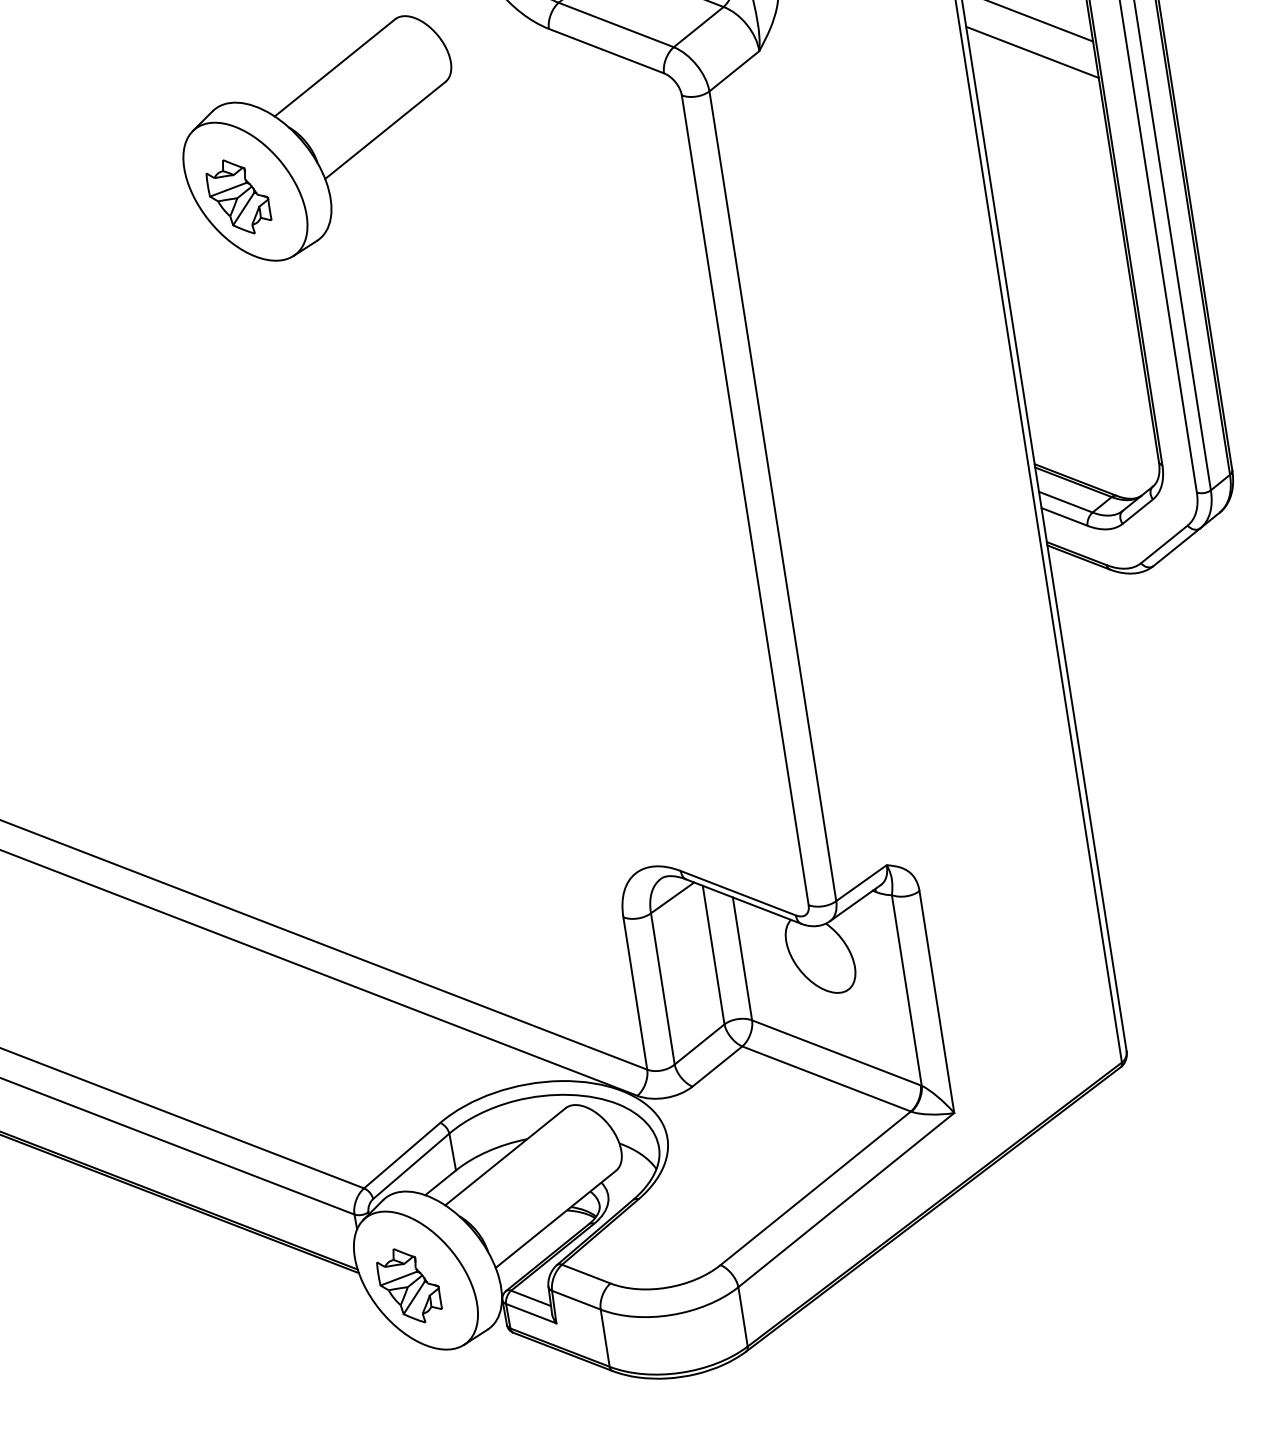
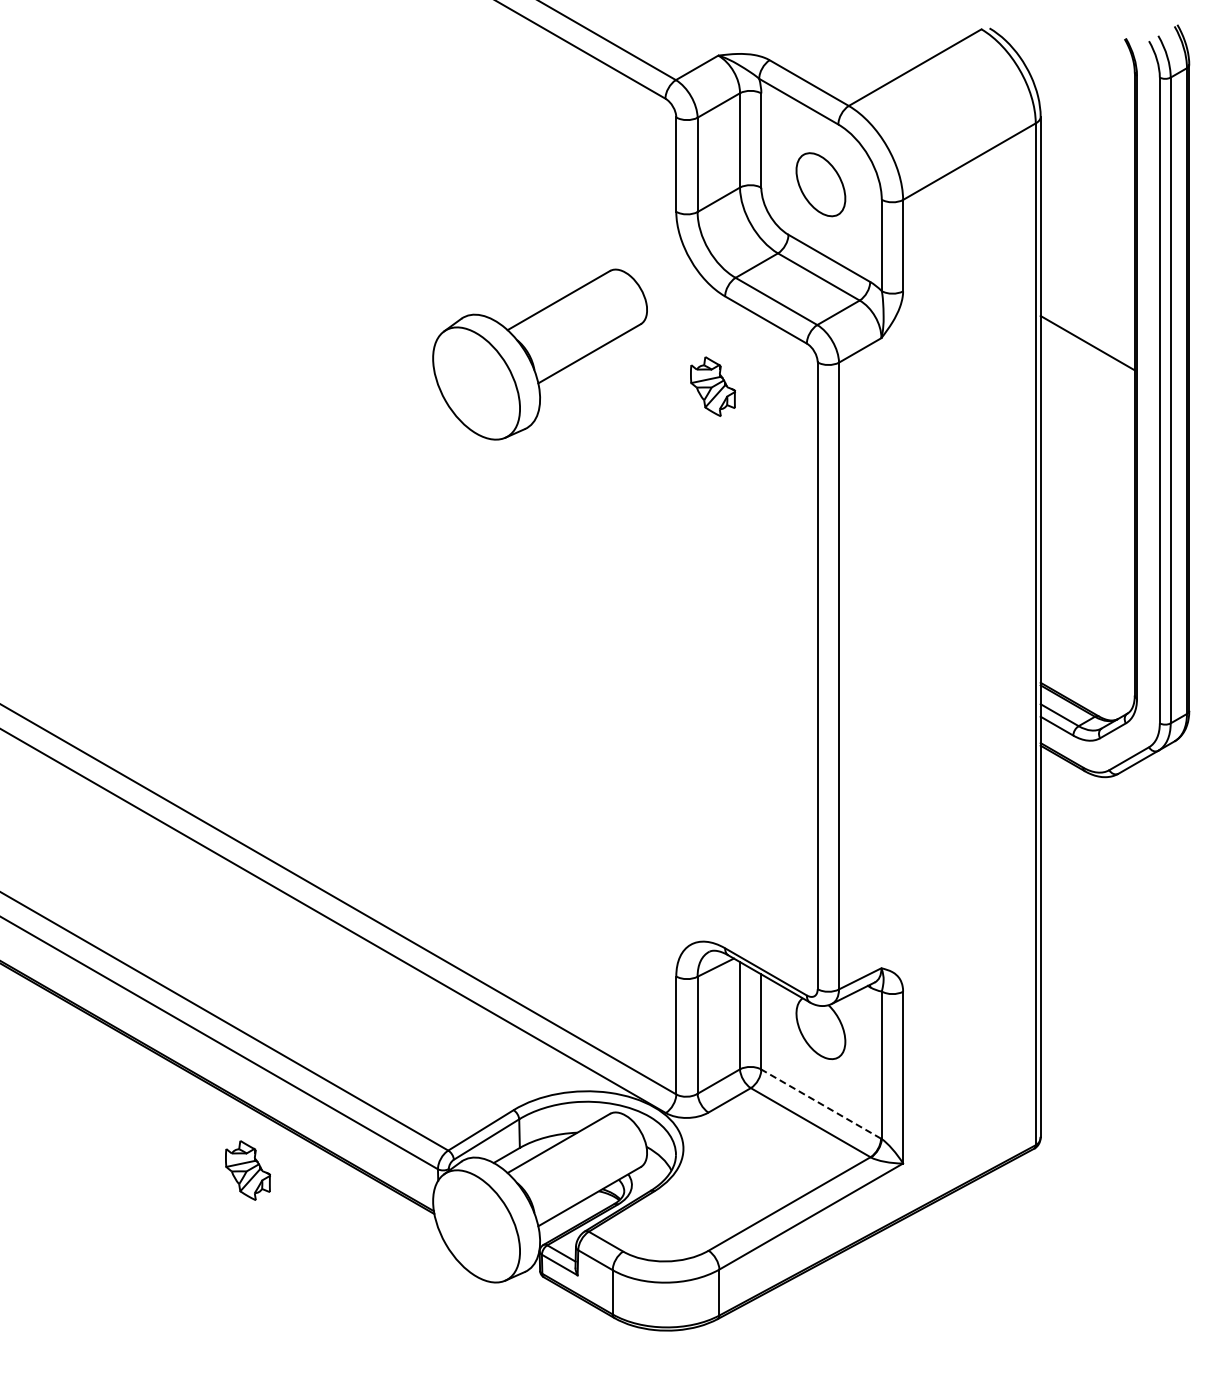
line: (1032, 52) -> (1087, 371), removed
part: (238, 196) -> (712, 386), moved
line: (835, 1052) -> (820, 1103), solid -> dashed
part: (408, 1285) -> (247, 1170), moved

